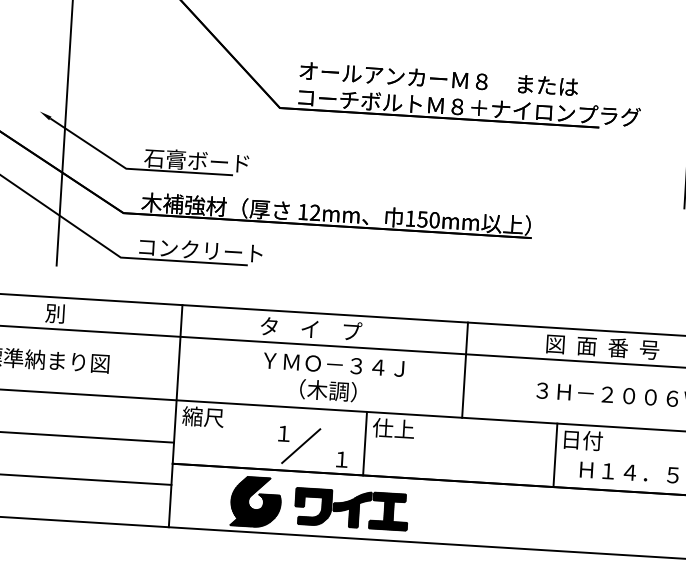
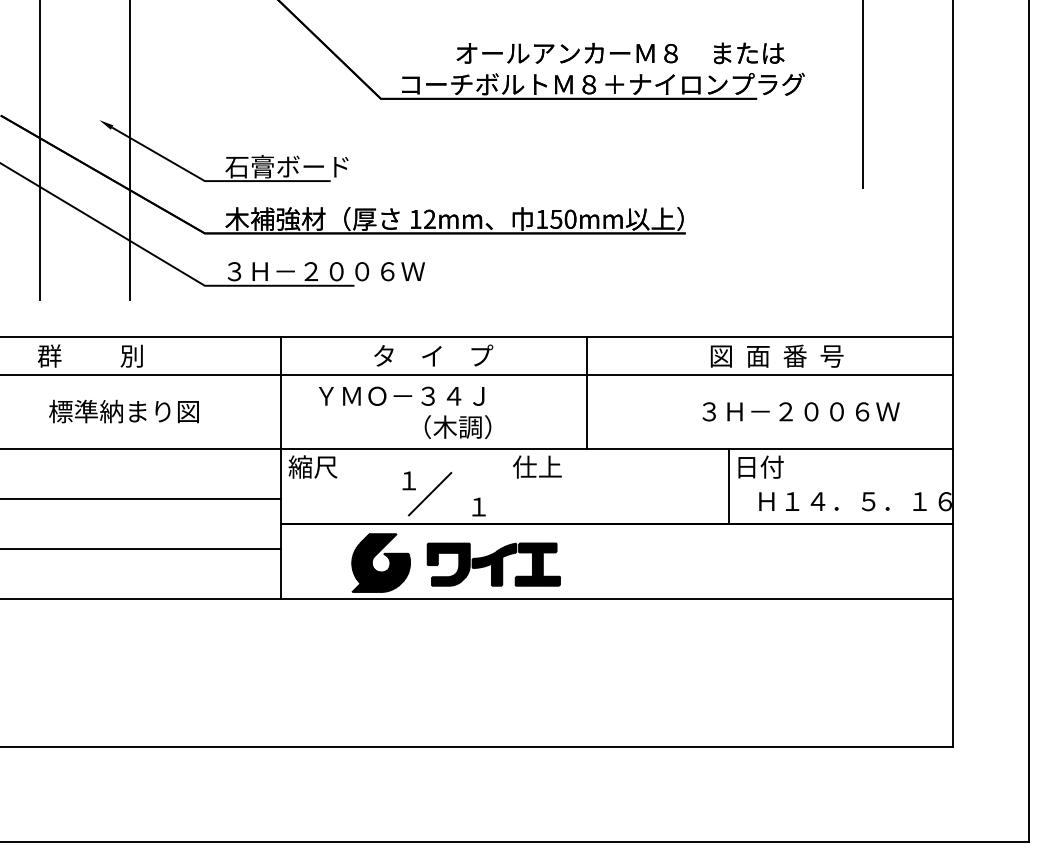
text: (438, 79) -> (620, 53), moved
text: (224, 250) -> (325, 270), コンクリート -> ３Ｈ－２００６Ｗ
text: (333, 364) -> (401, 395), moved
line: (465, 370) -> (587, 393), moved
line: (364, 443) -> (504, 486), removed

